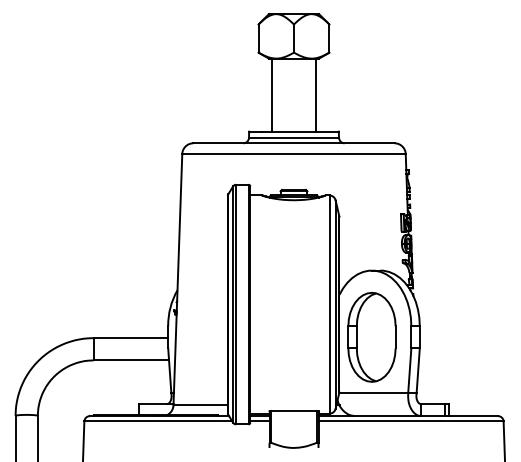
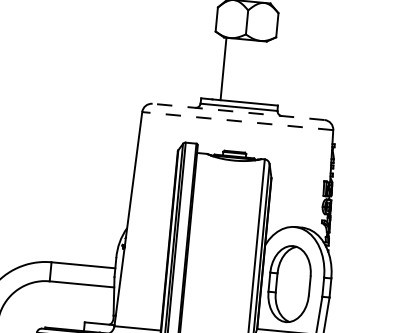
line: (316, 94) -> (261, 72), removed
line: (294, 143) -> (239, 112), solid -> dashed
line: (294, 154) -> (238, 121), solid -> dashed

